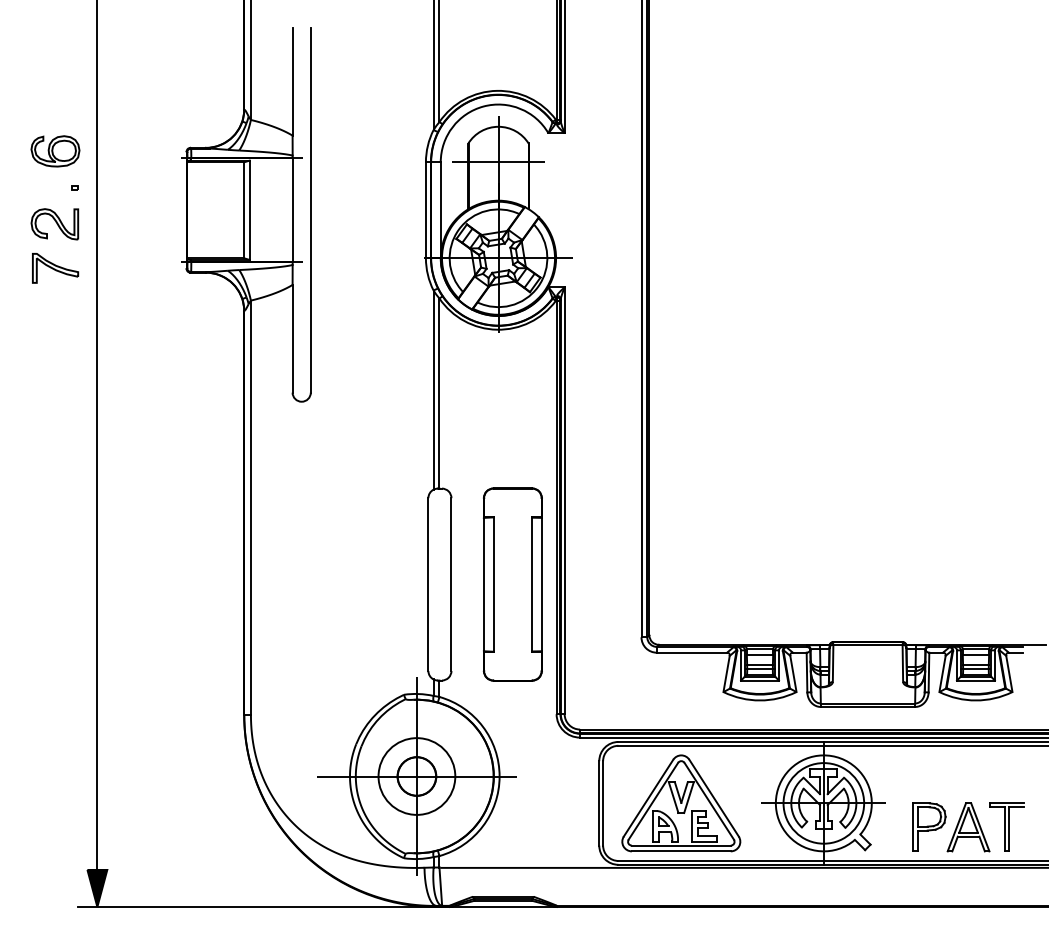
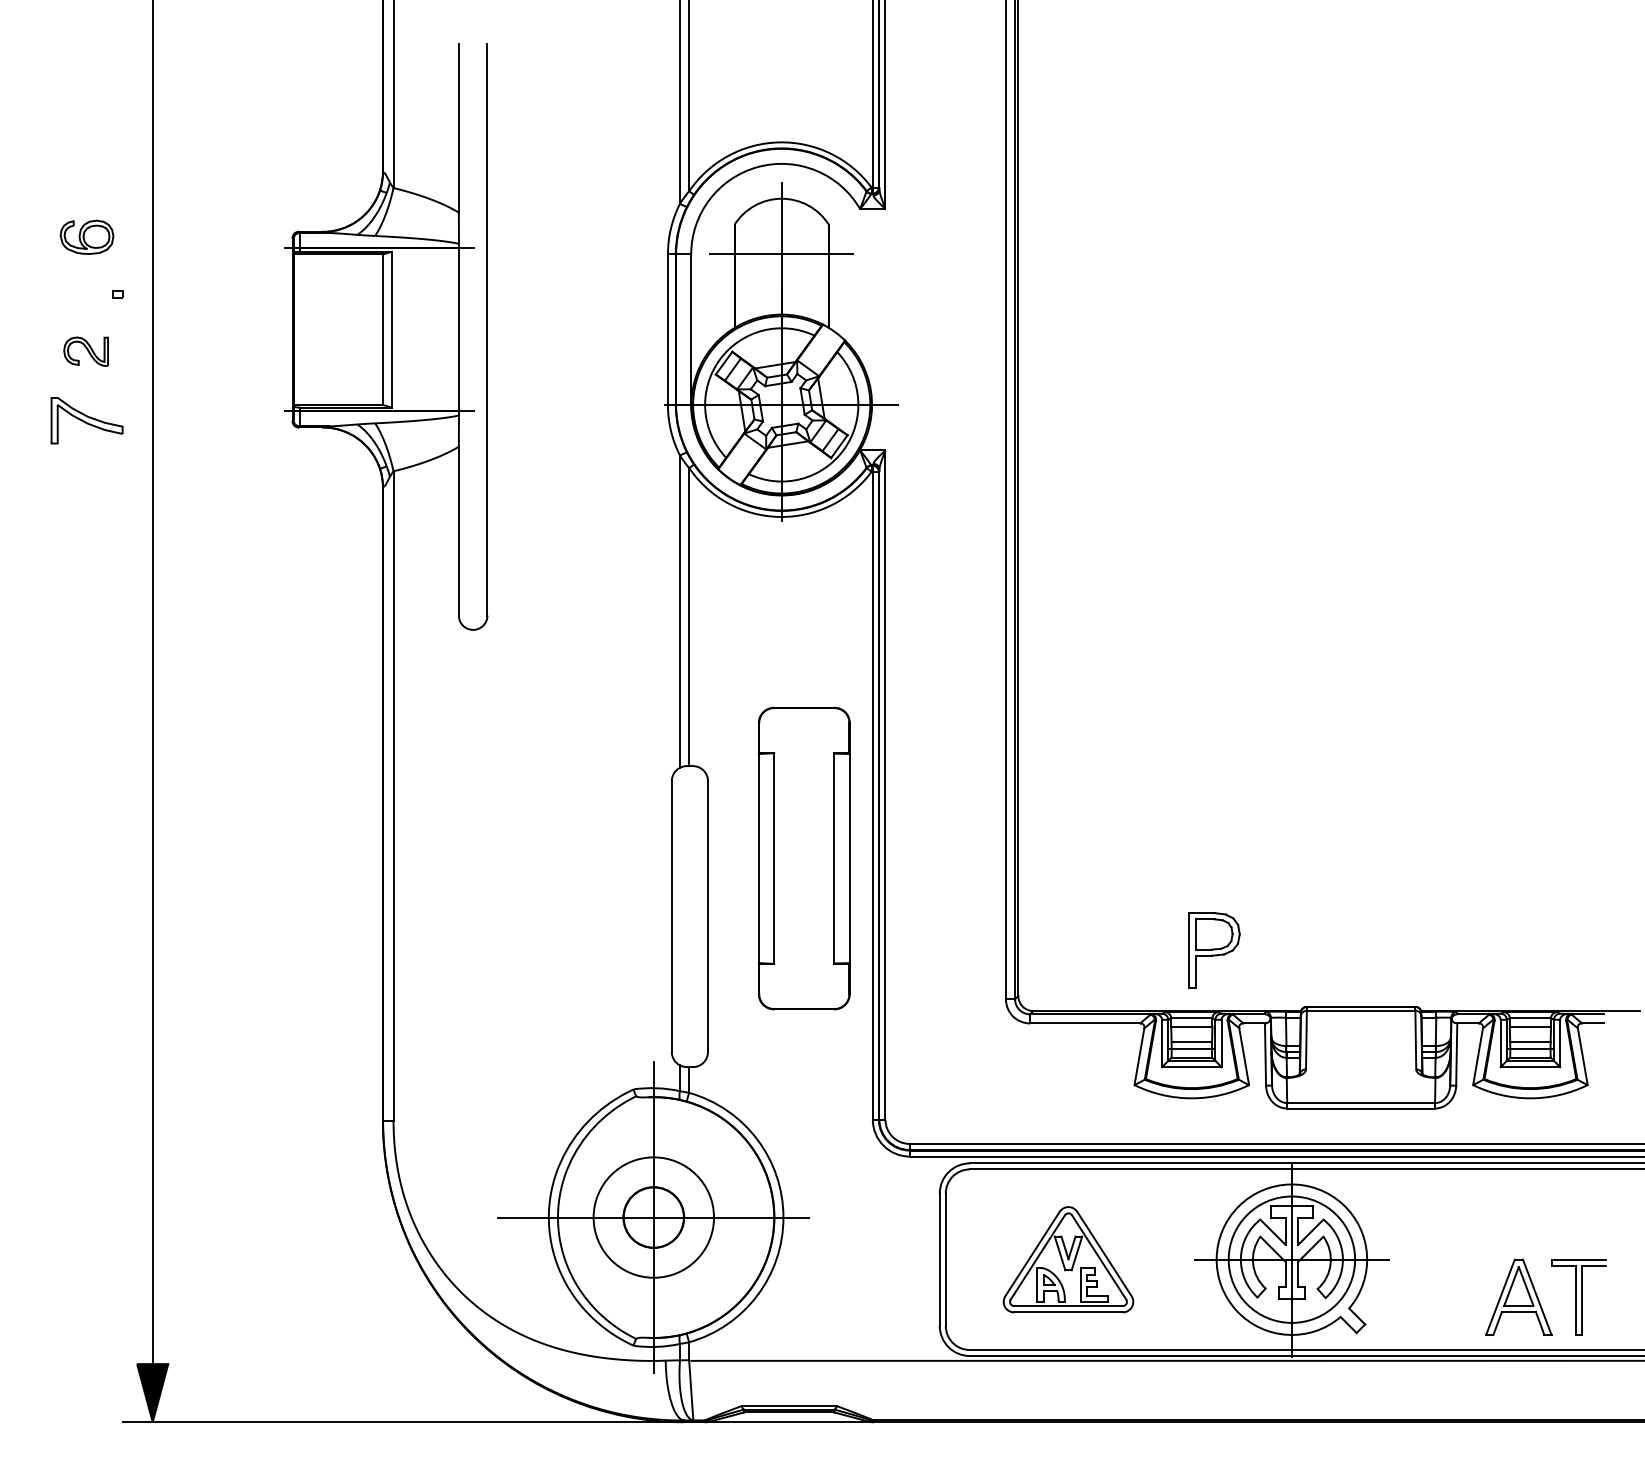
part: (55, 151) -> (87, 237), size x0.7
part: (54, 224) -> (85, 351), size x0.6
part: (512, 584) -> (803, 858), moved
part: (681, 803) -> (1068, 1259), size x0.7
part: (929, 826) -> (1214, 949), moved

